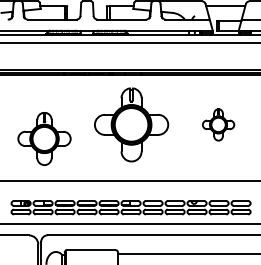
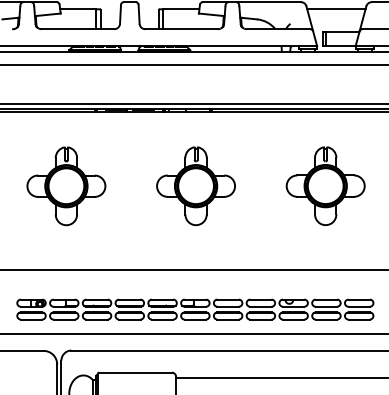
part: (131, 124) -> (195, 185), size x0.71
part: (218, 124) -> (325, 185), size x1.67
part: (44, 138) -> (66, 185), moved

